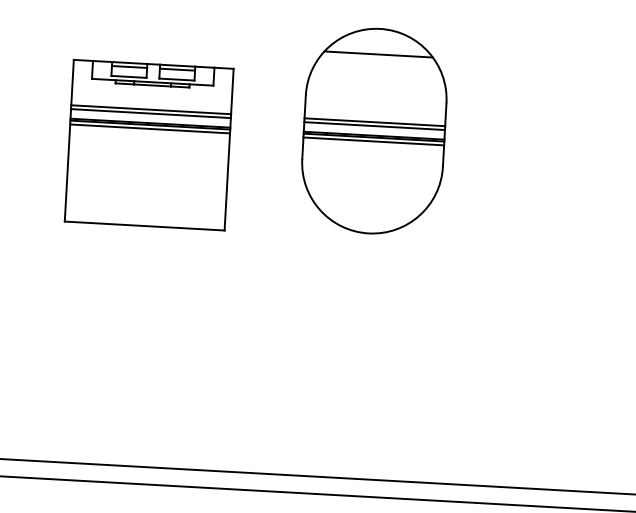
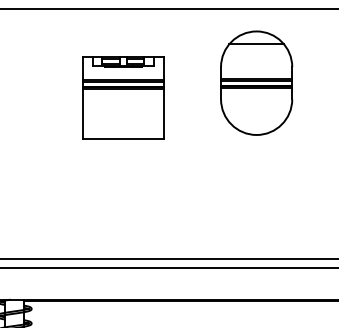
part: (374, 129) -> (256, 82), moved
part: (149, 144) -> (123, 97), moved

